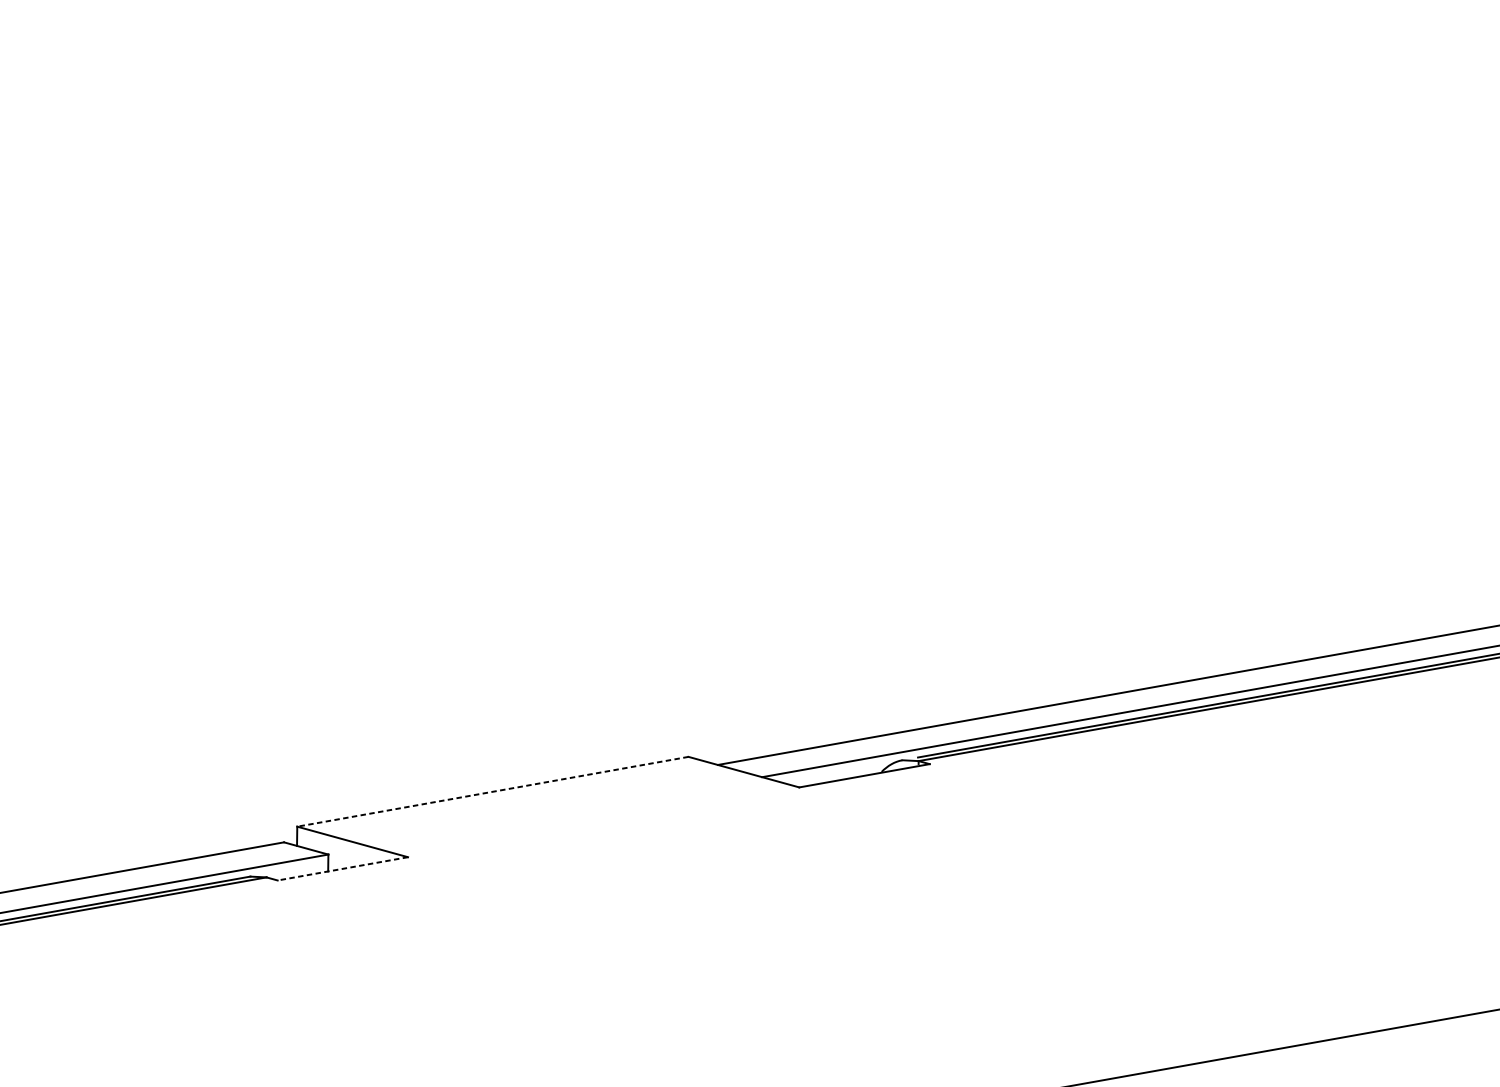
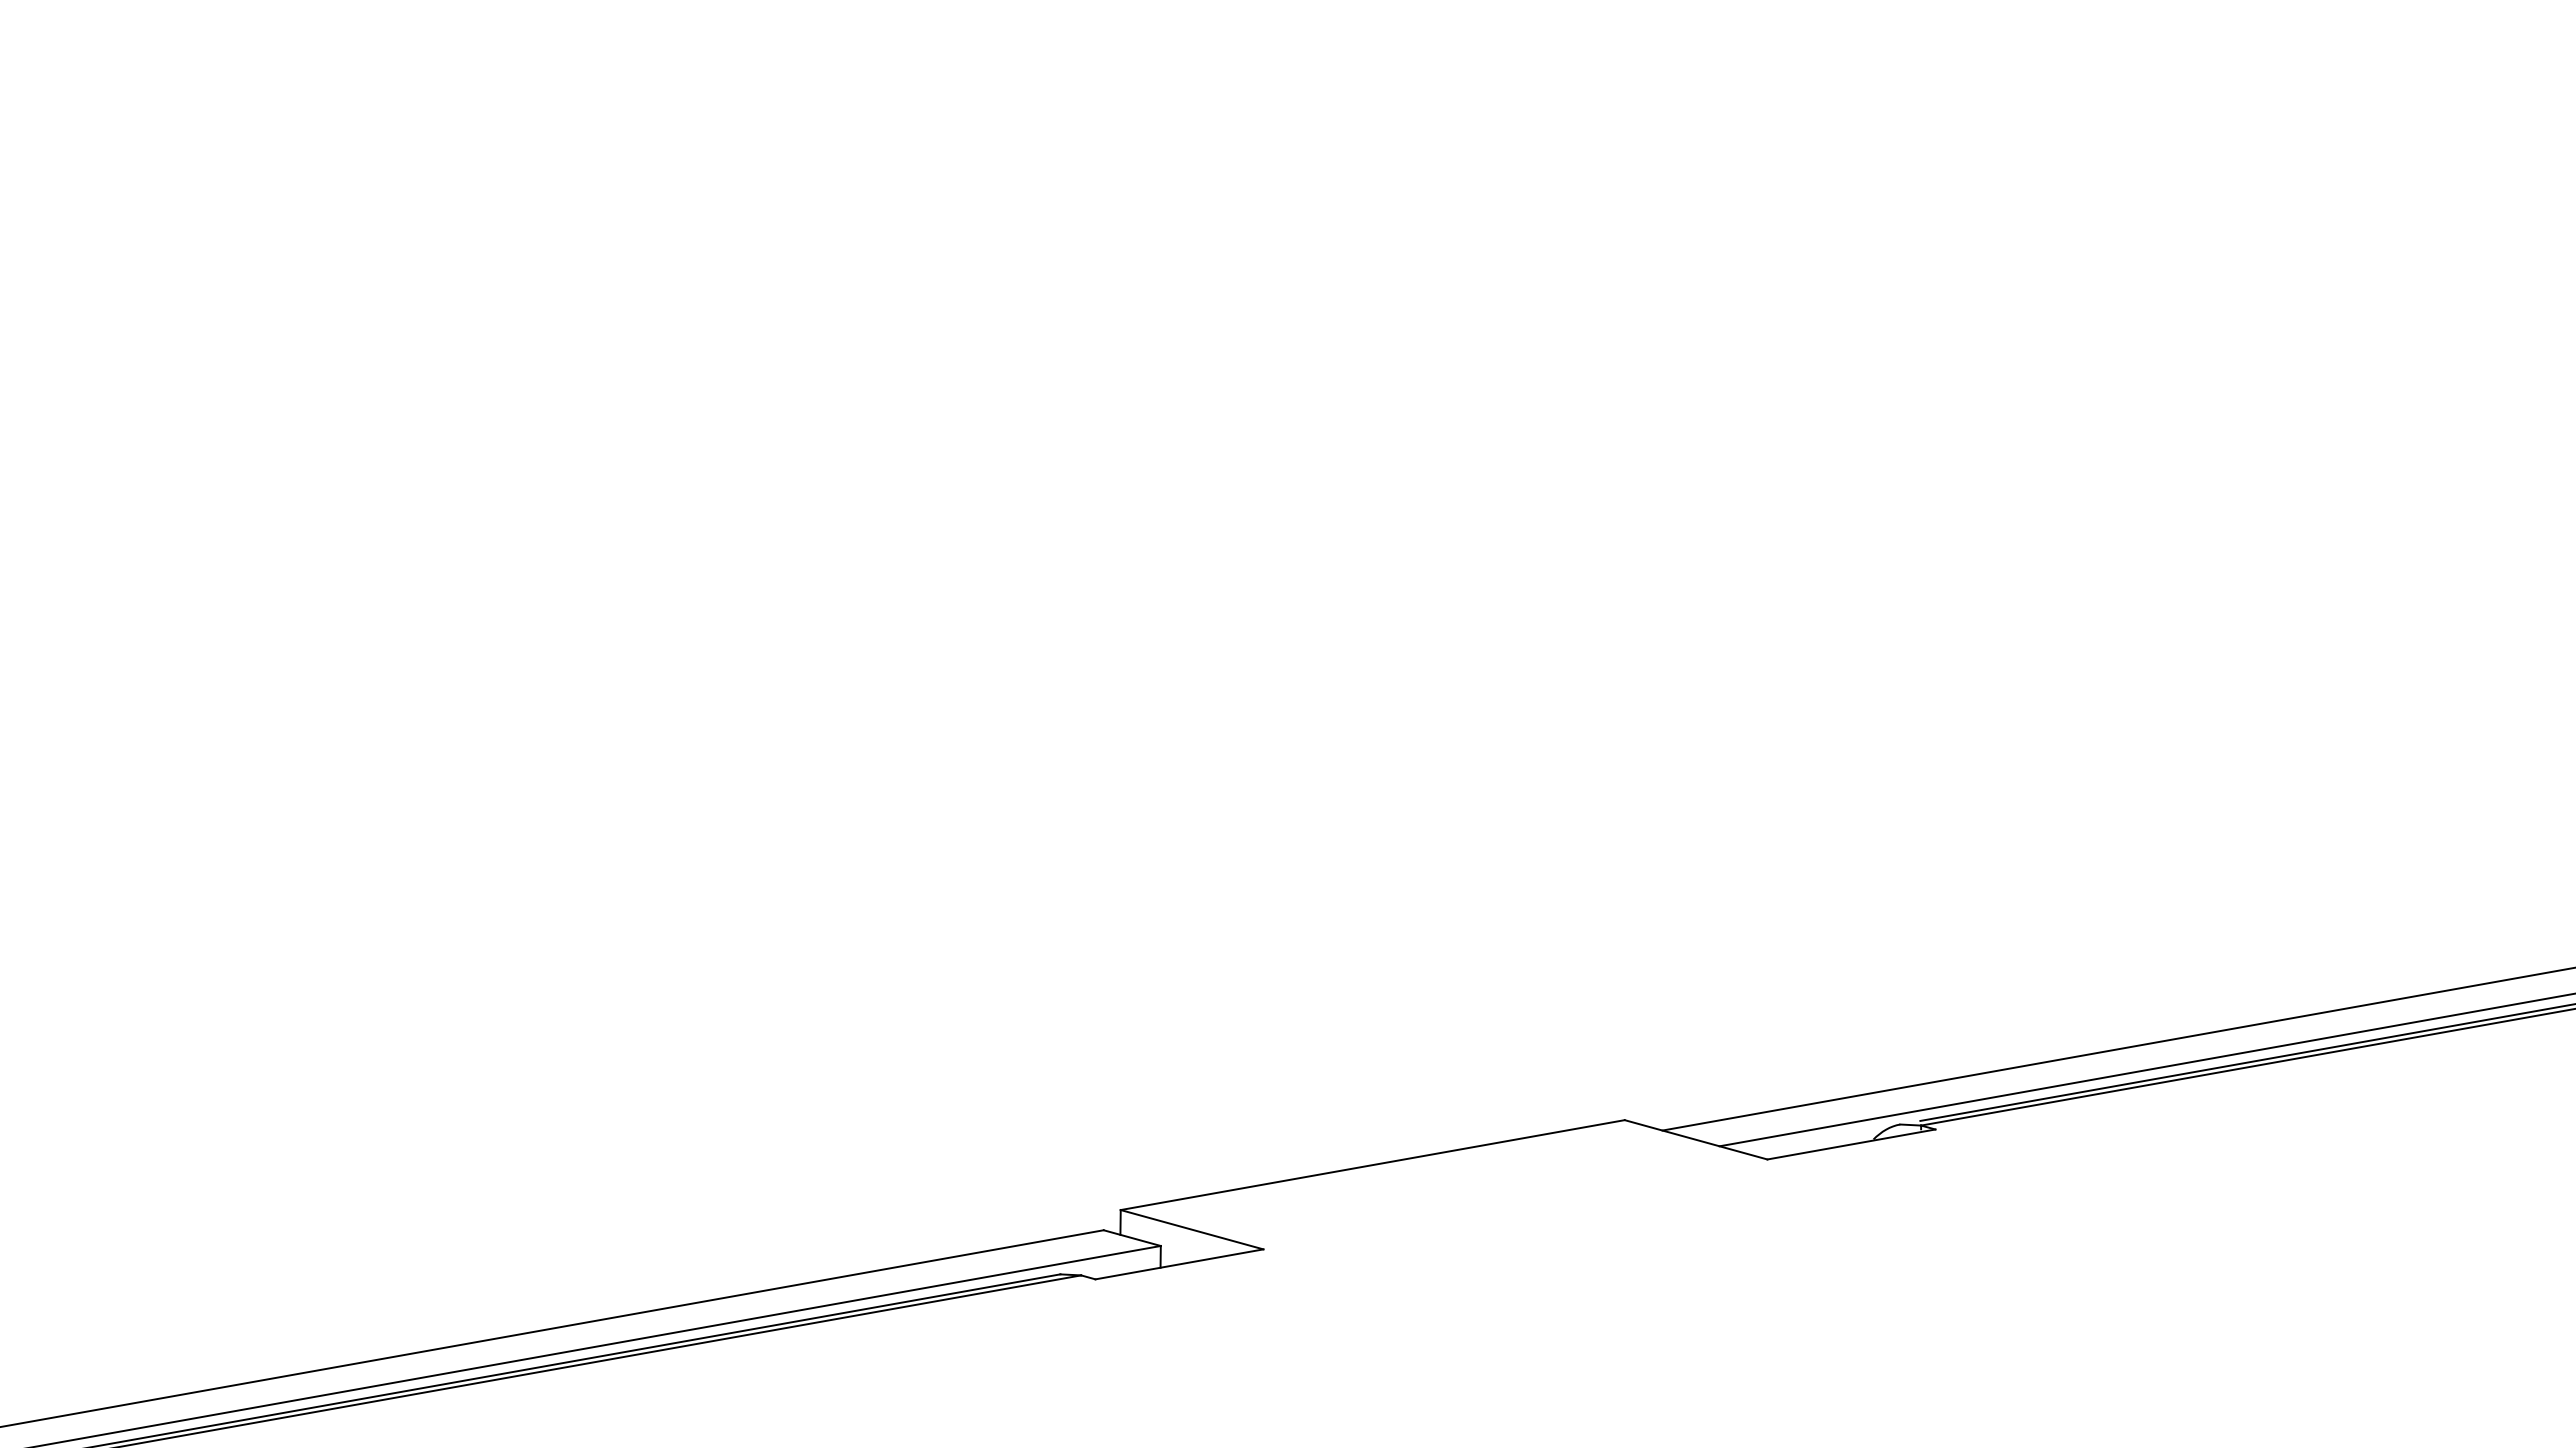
line: (492, 792) -> (1372, 1165), dashed -> solid
line: (342, 868) -> (1178, 1264), dashed -> solid

